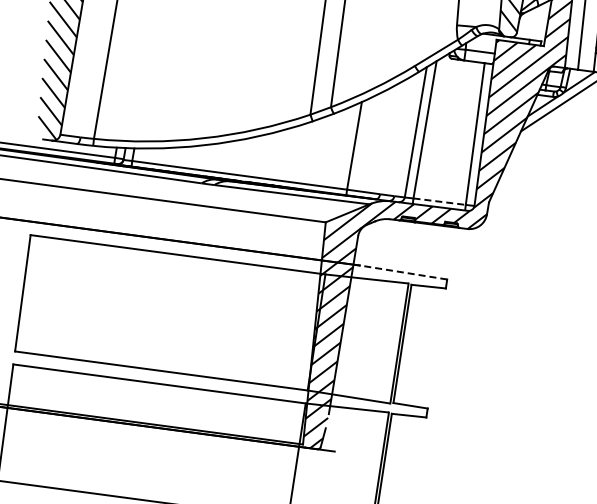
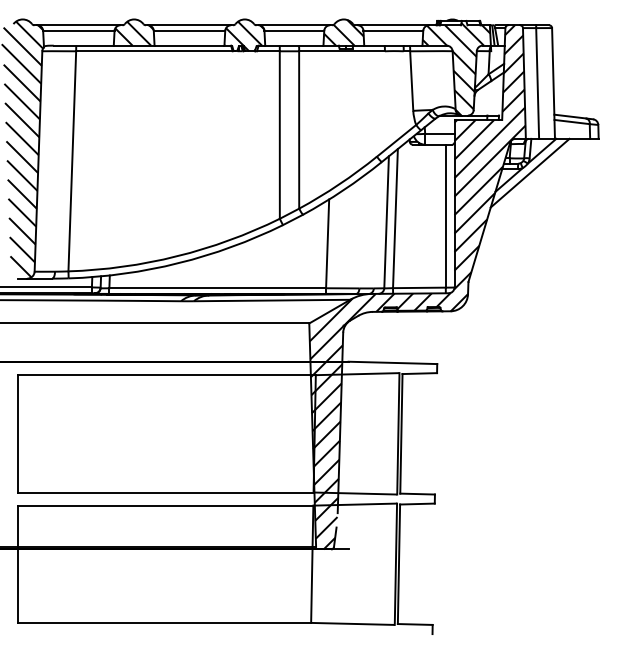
line: (439, 201) -> (419, 287), dashed -> solid
line: (403, 272) -> (392, 362), dashed -> solid

